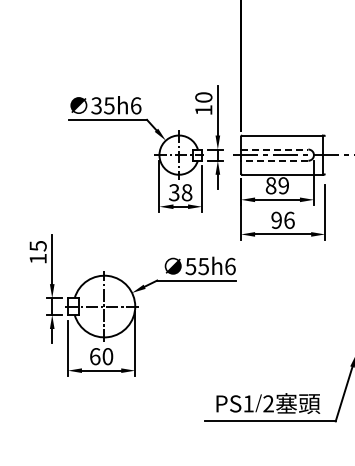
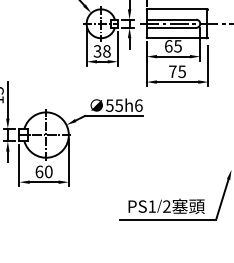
line: (274, 149) -> (171, 19), dashed -> solid
line: (274, 160) -> (171, 27), dashed -> solid
text: (276, 185) -> (172, 46), 89 -> 65
text: (282, 219) -> (177, 71), 96 -> 75

